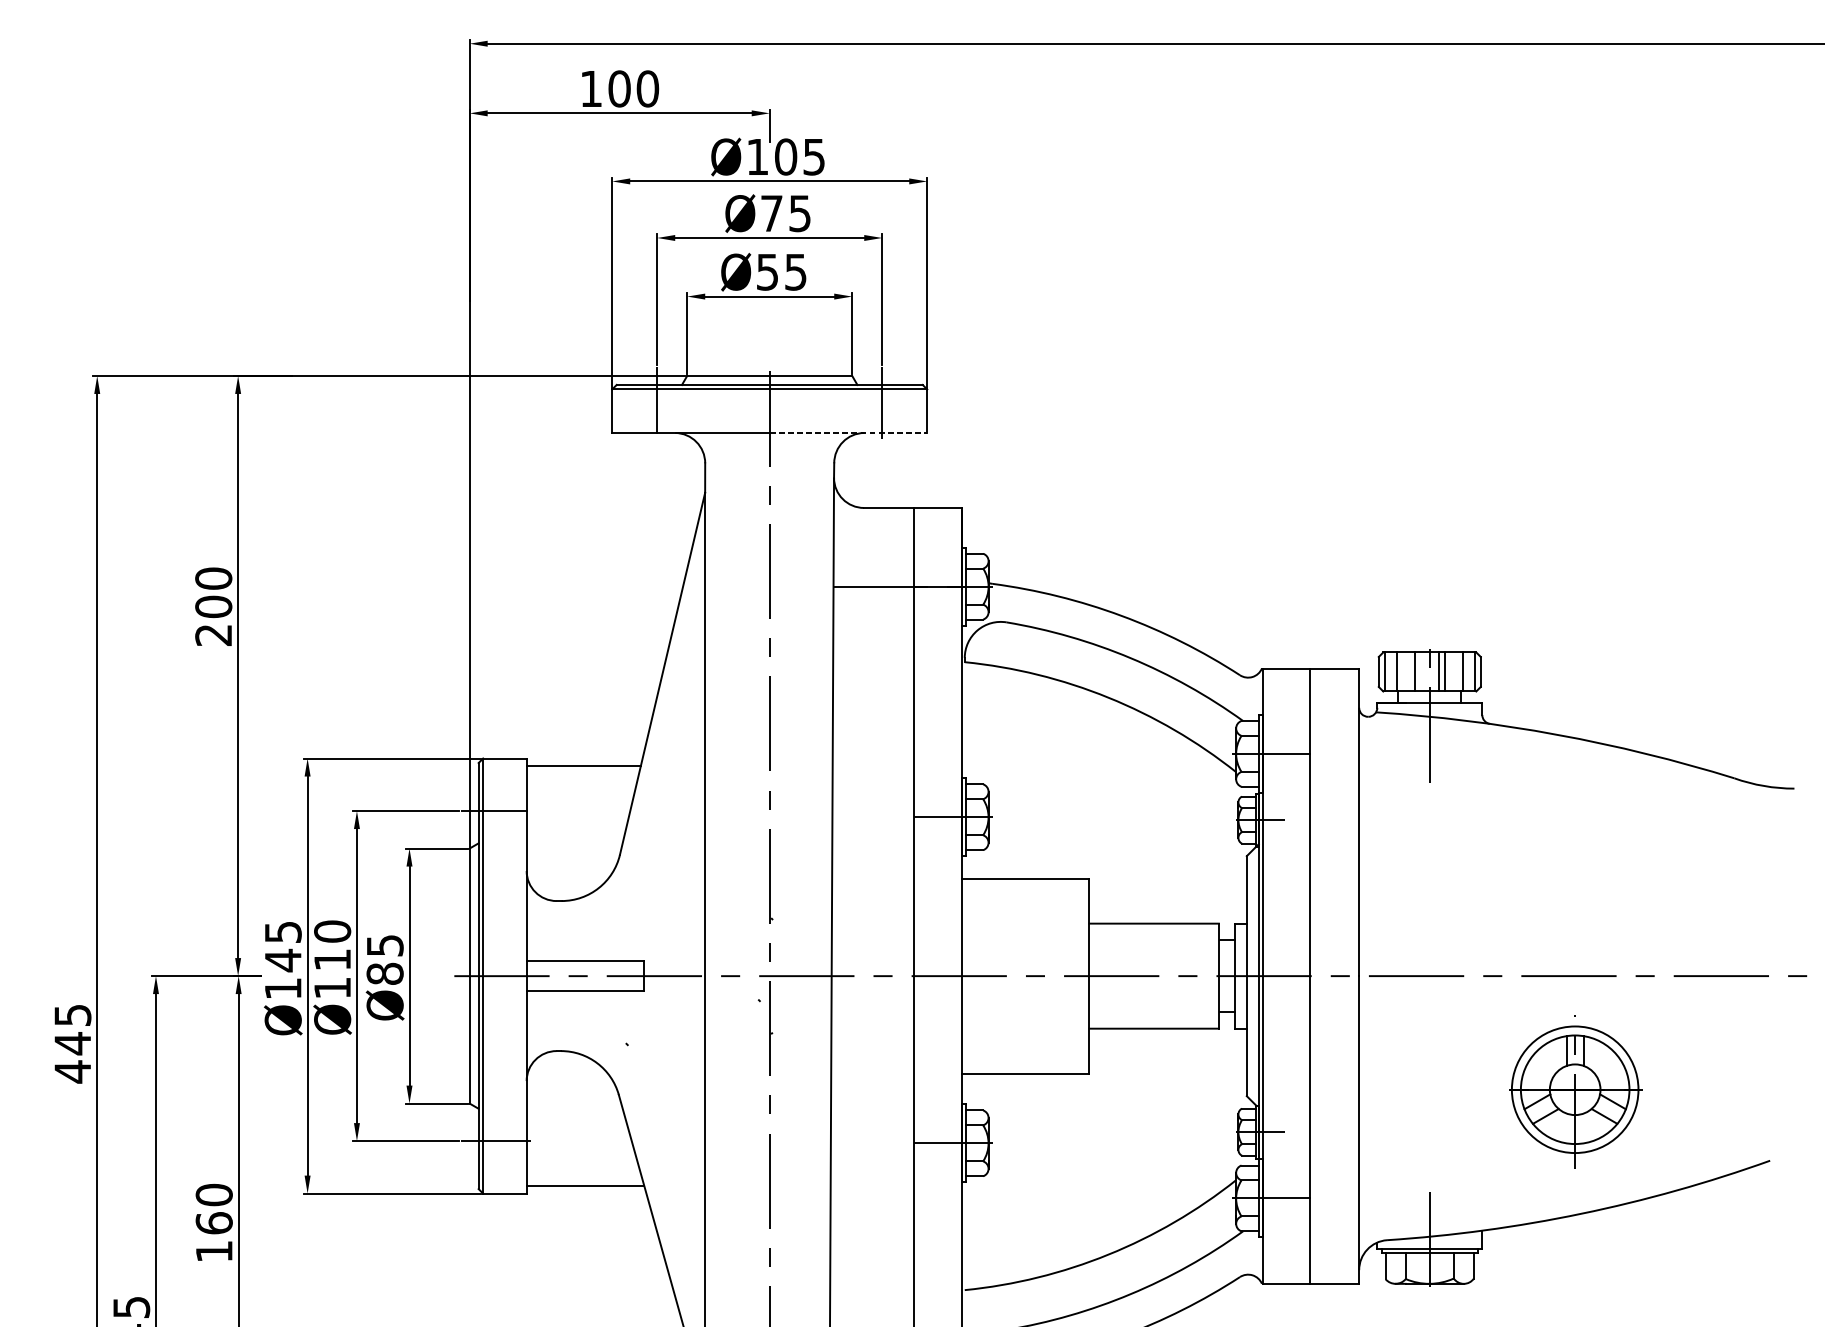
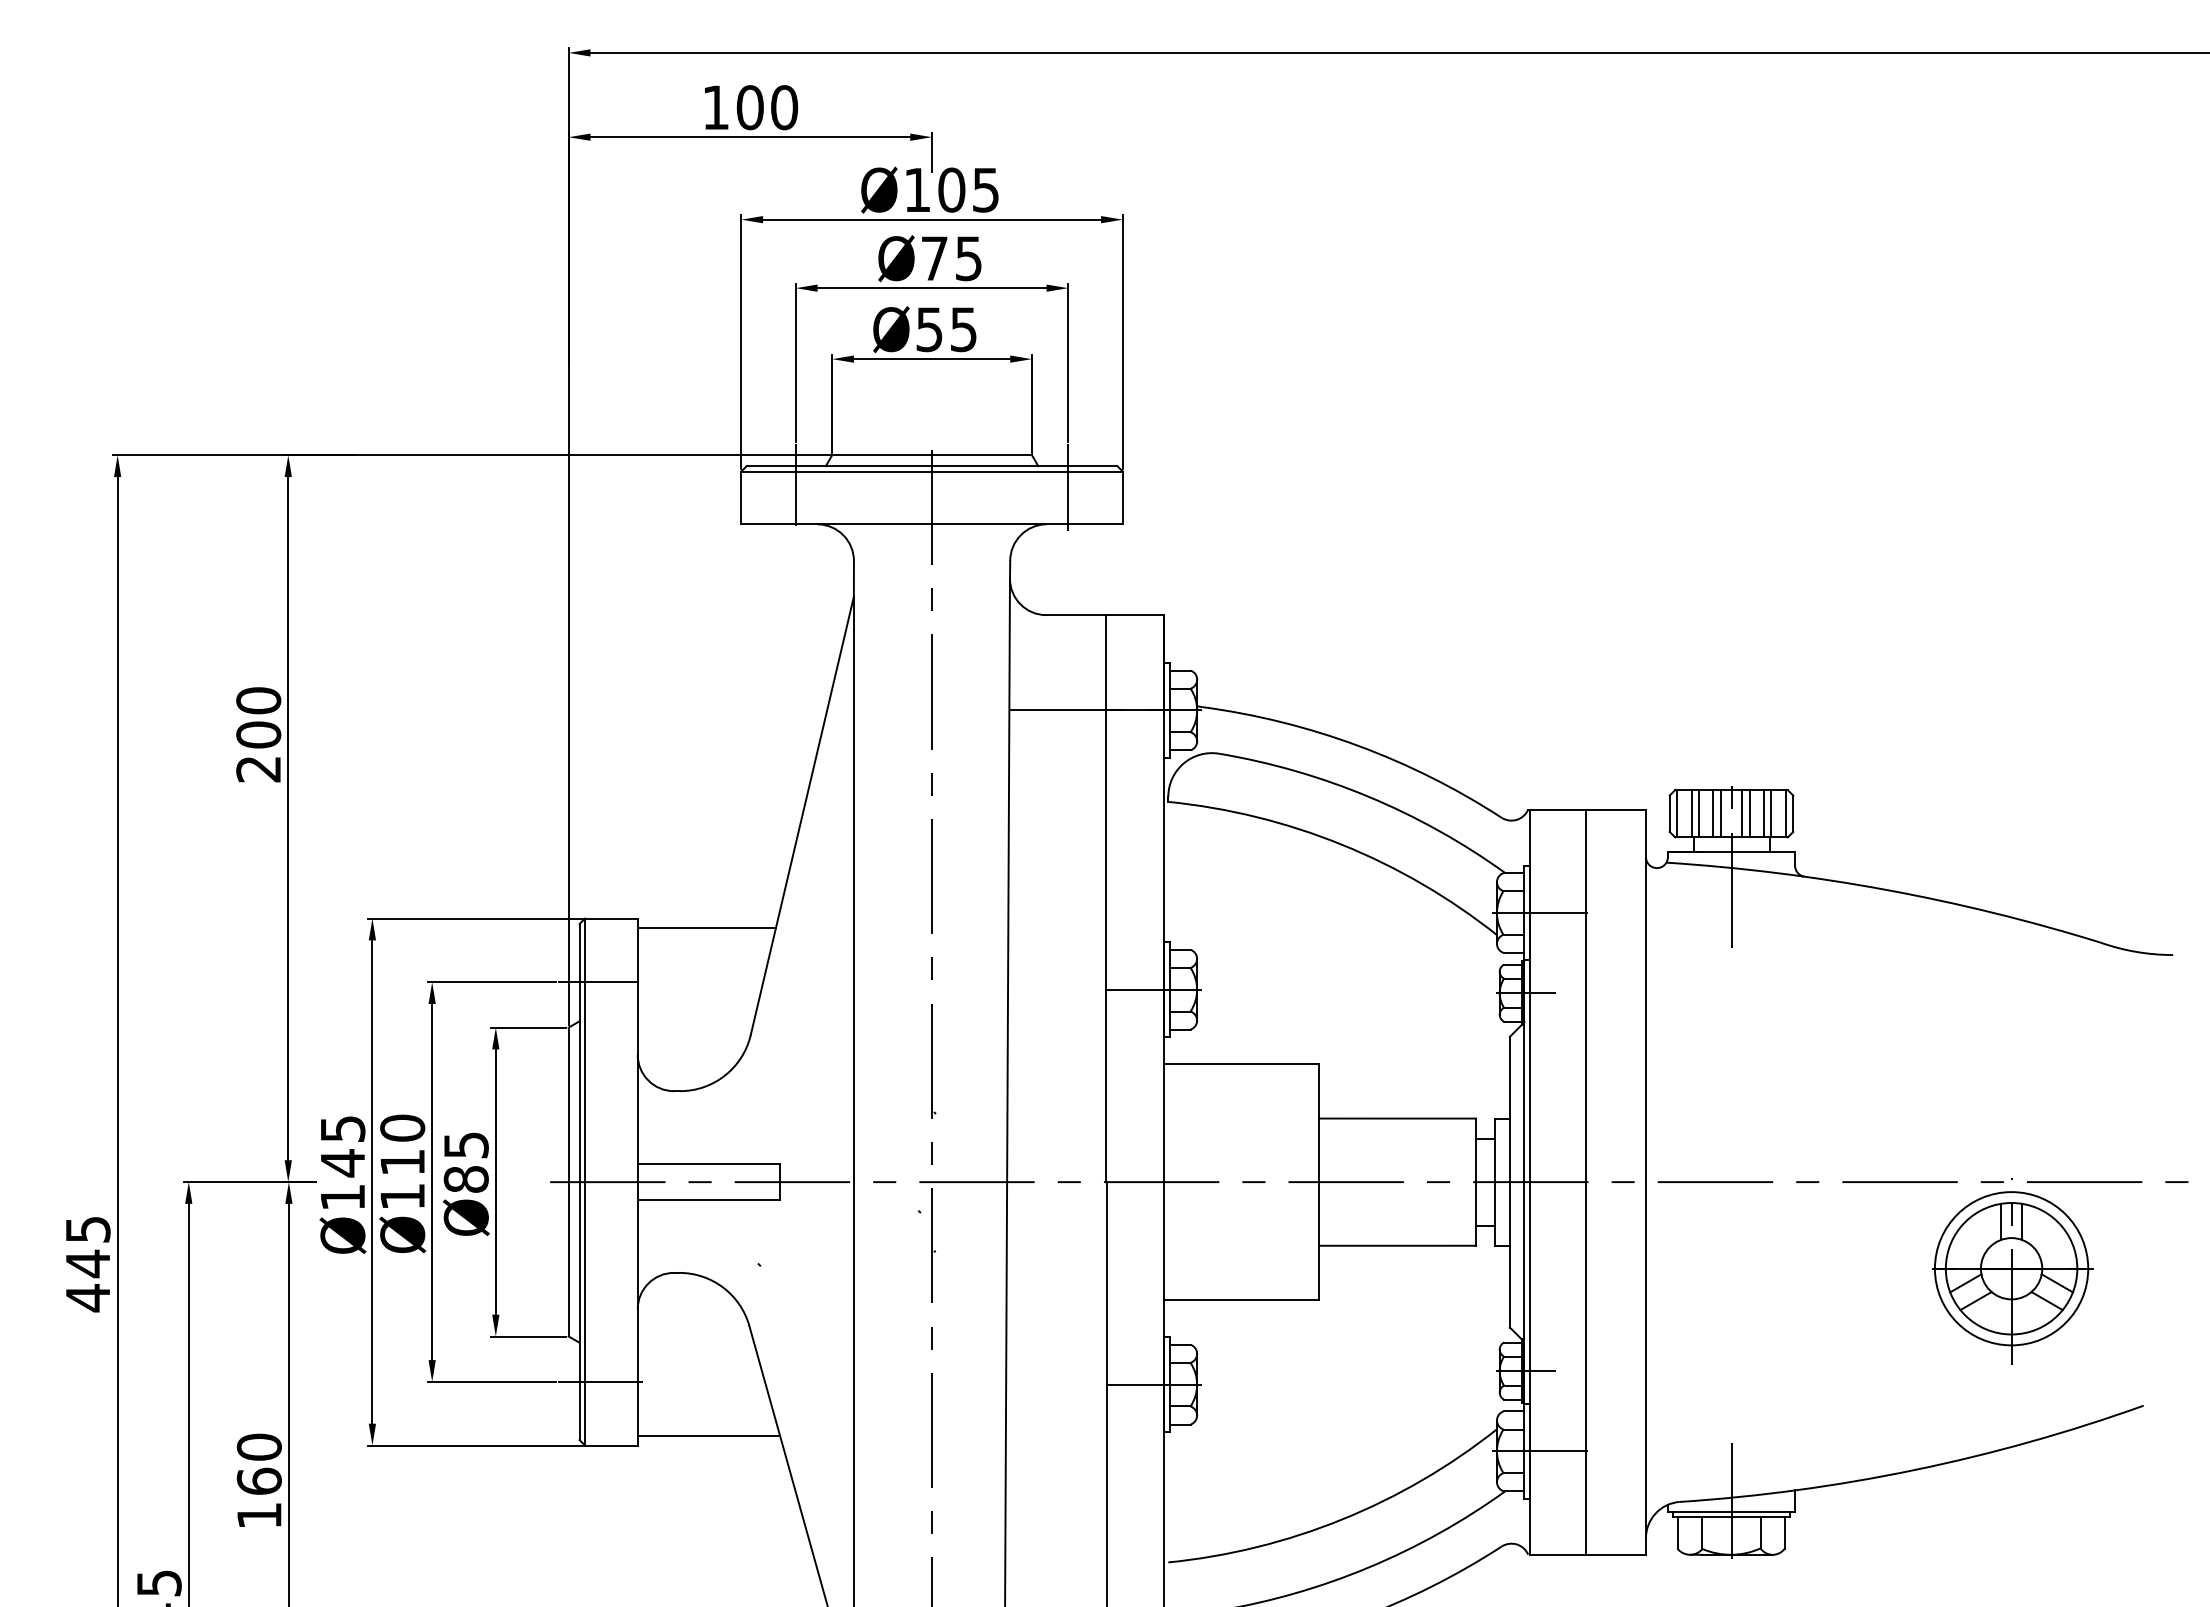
line: (848, 433) -> (1027, 524), dashed -> solid
line: (1402, 671) -> (1698, 813), added
line: (1420, 671) -> (1720, 813), added
line: (1457, 671) -> (1764, 813), added
part: (1575, 1092) -> (2012, 1271), moved

